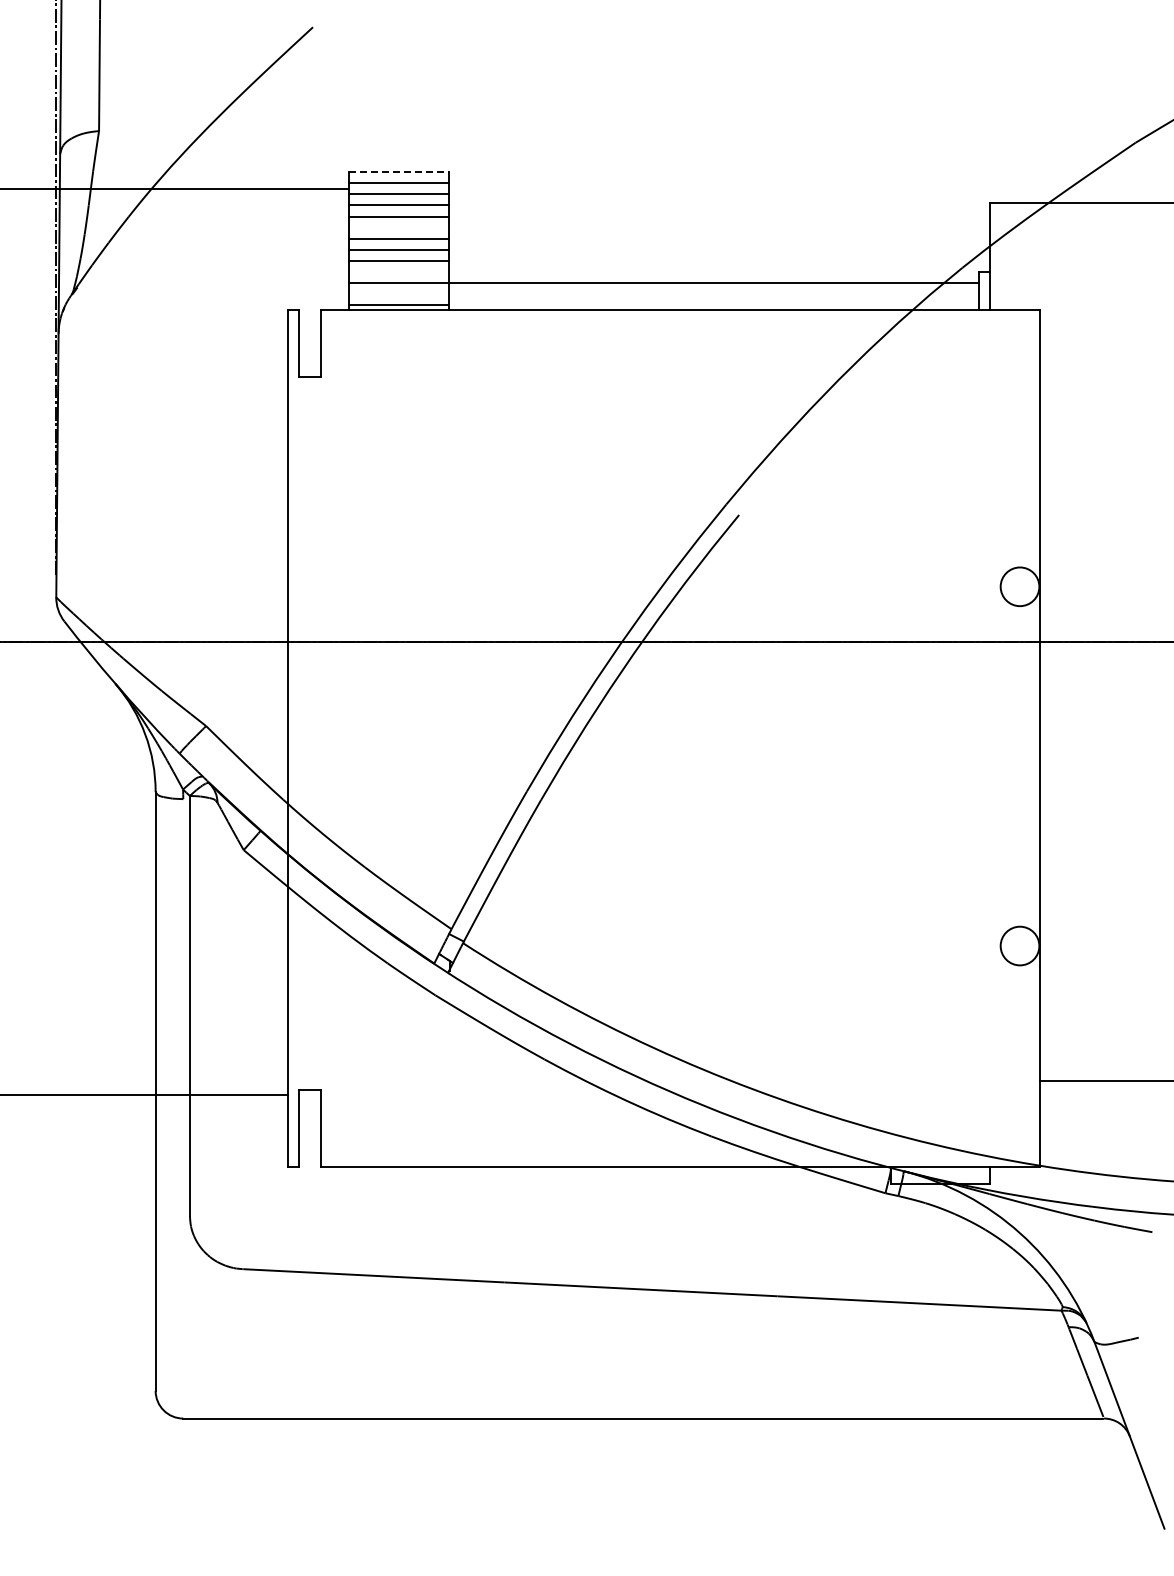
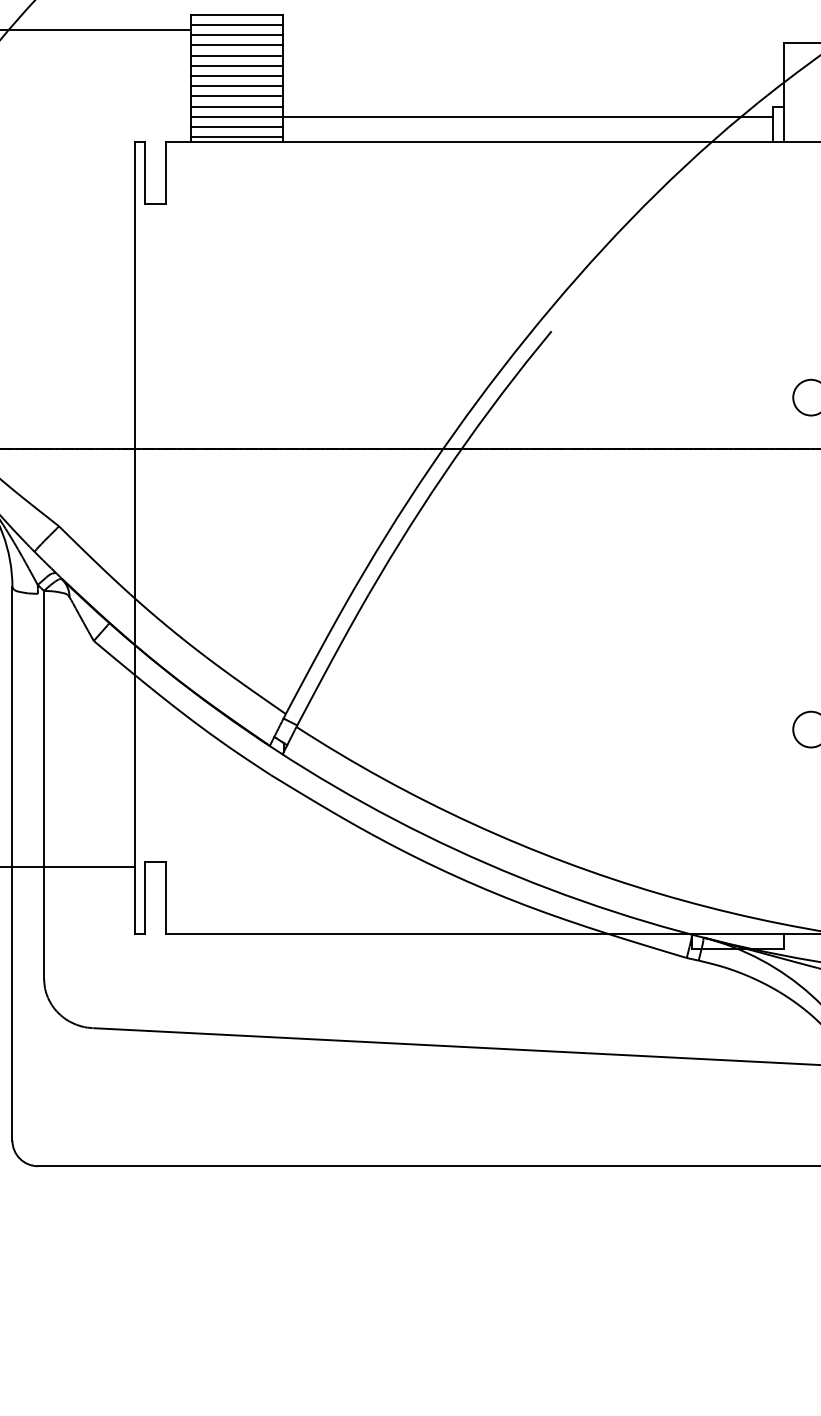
line: (398, 172) -> (236, 14), dashed -> solid
line: (398, 227) -> (236, 65), added
line: (398, 271) -> (236, 106), added
line: (398, 293) -> (236, 126), added

